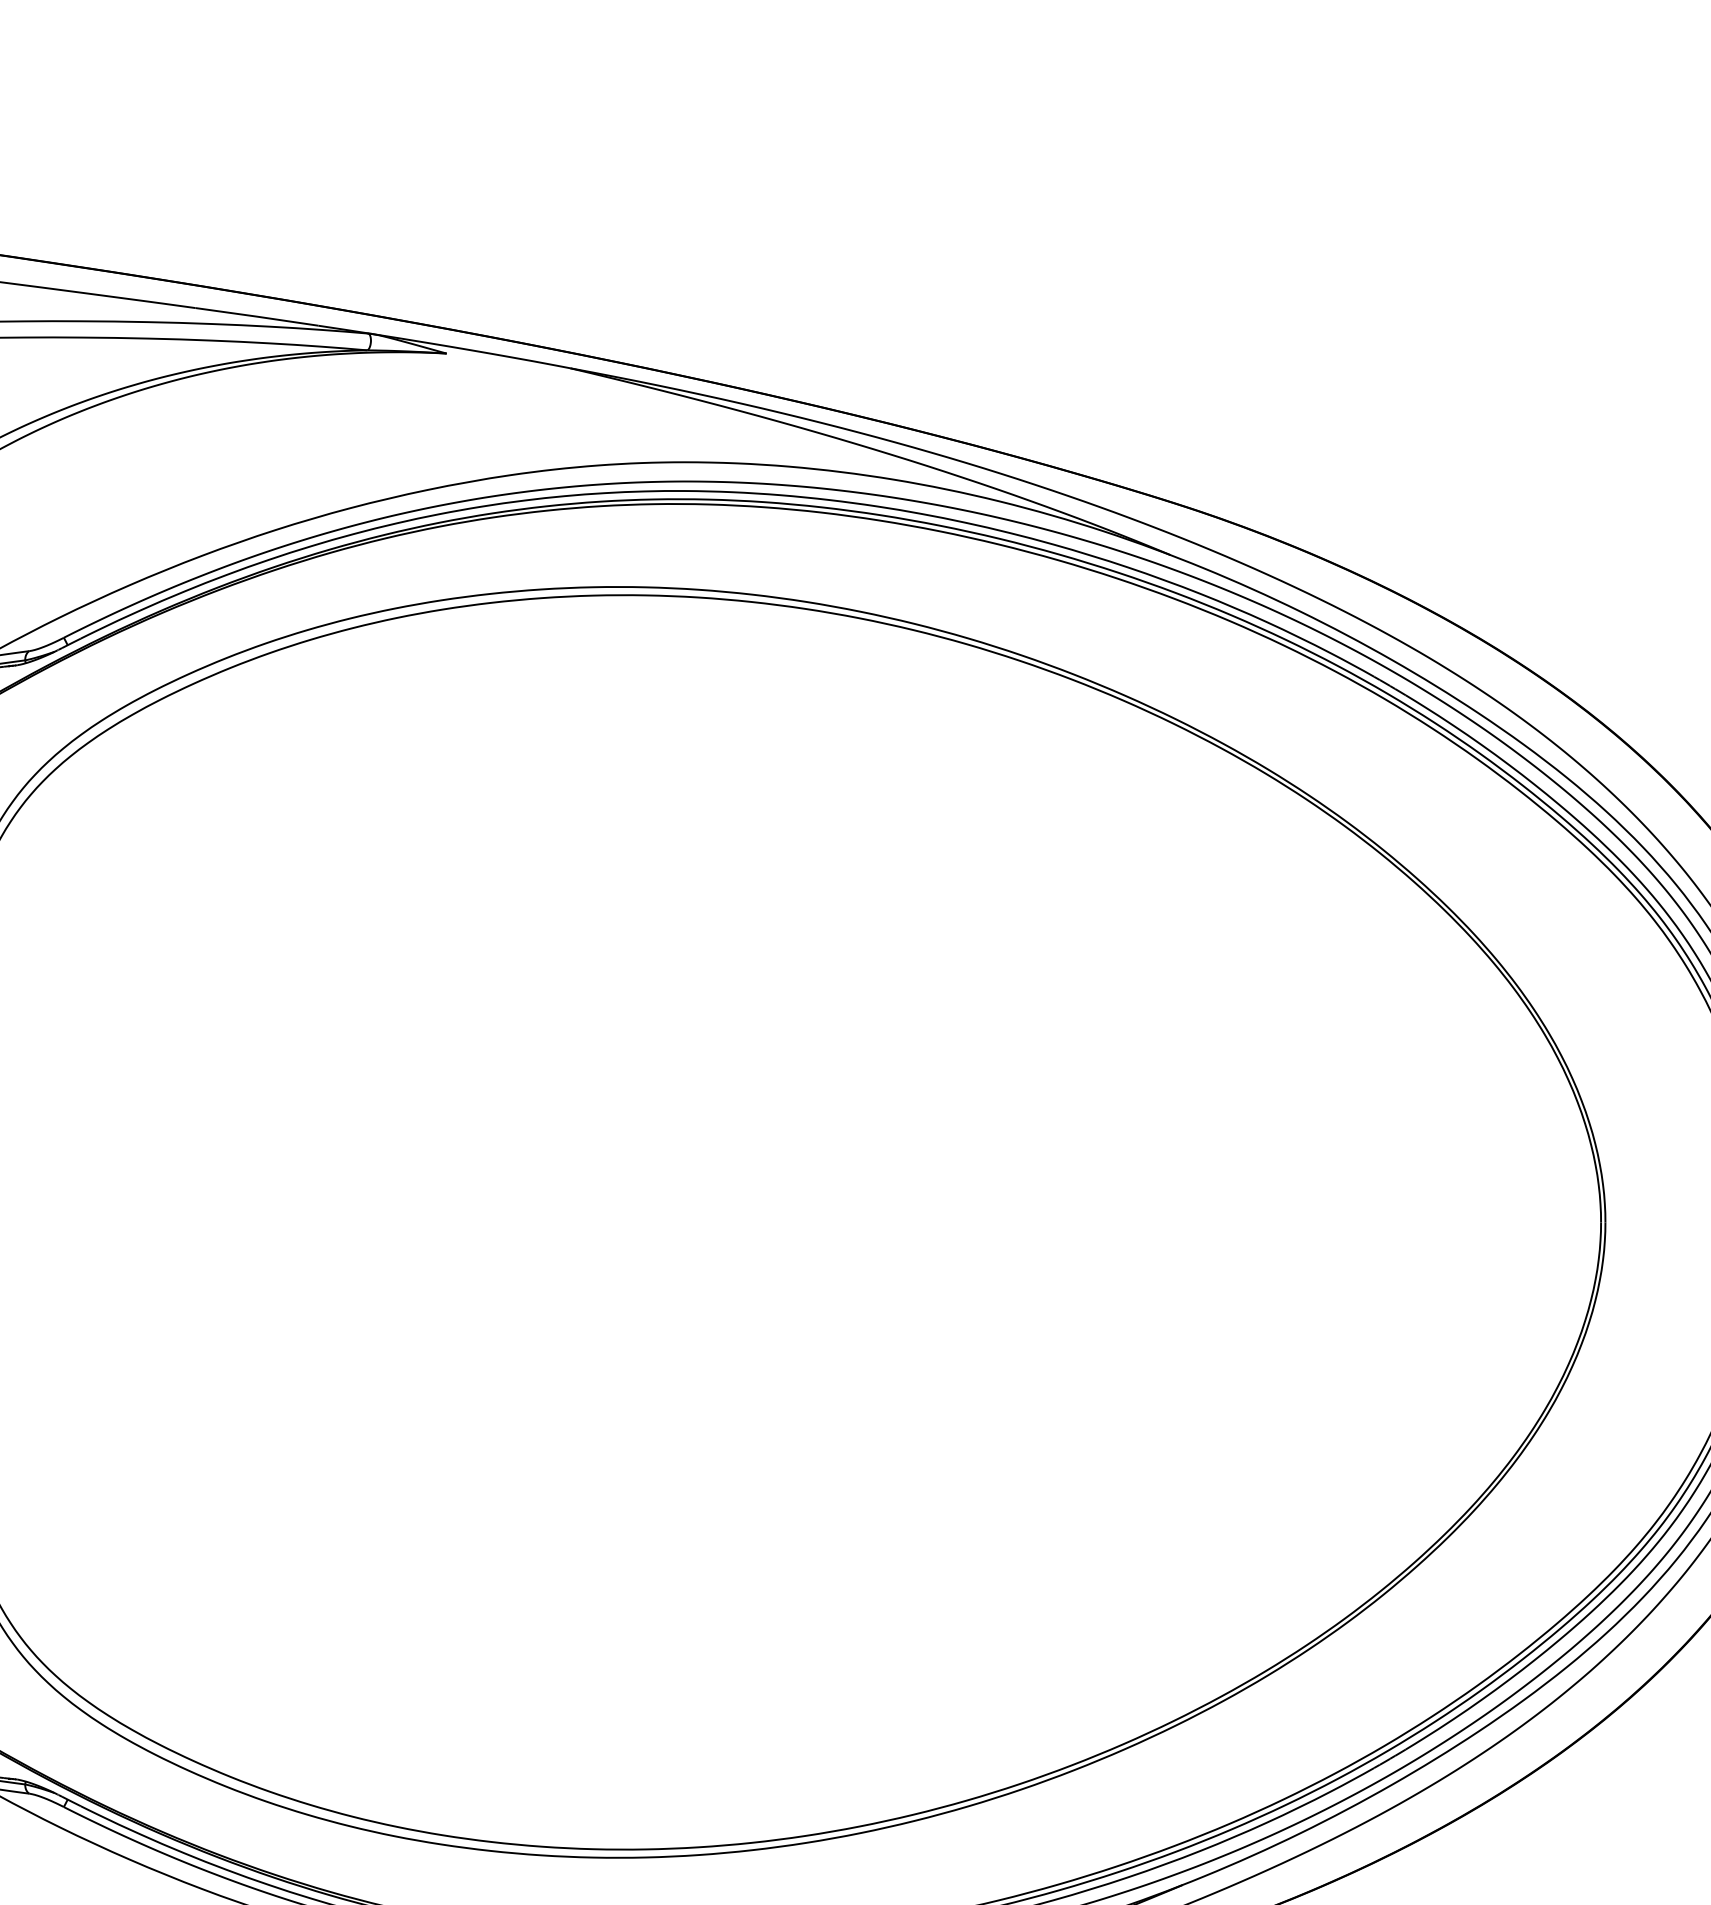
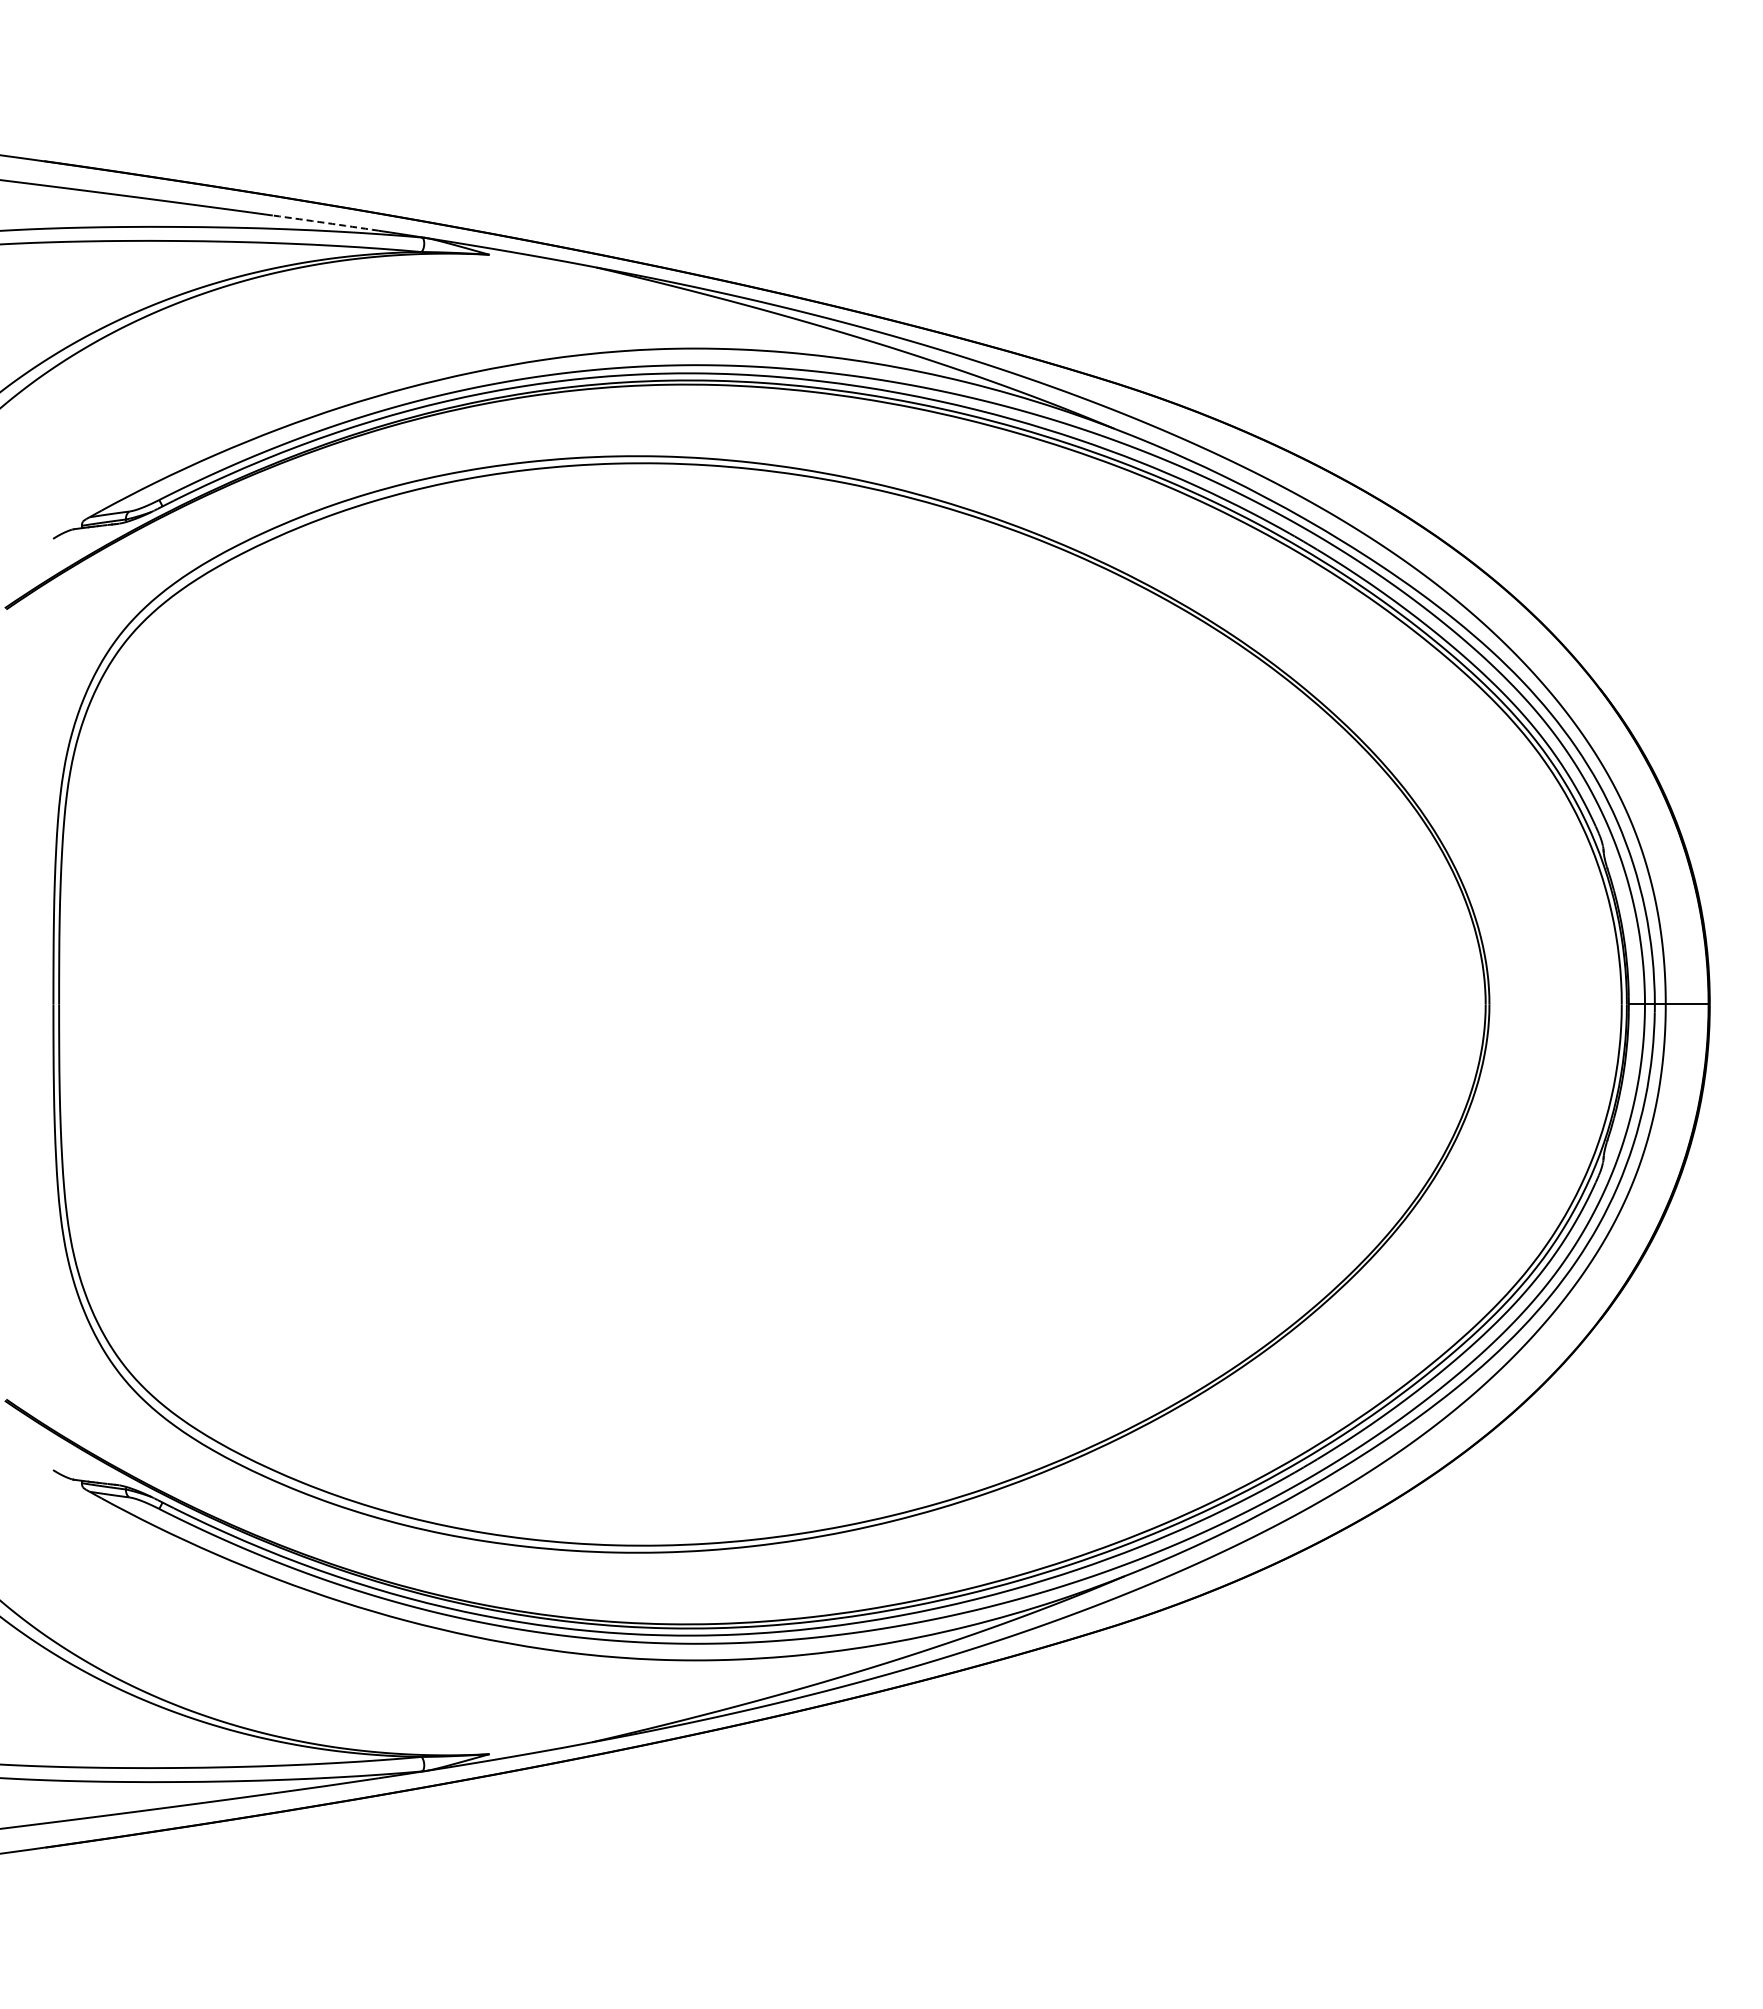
arc: (256, 316) -> (325, 222), solid -> dashed

